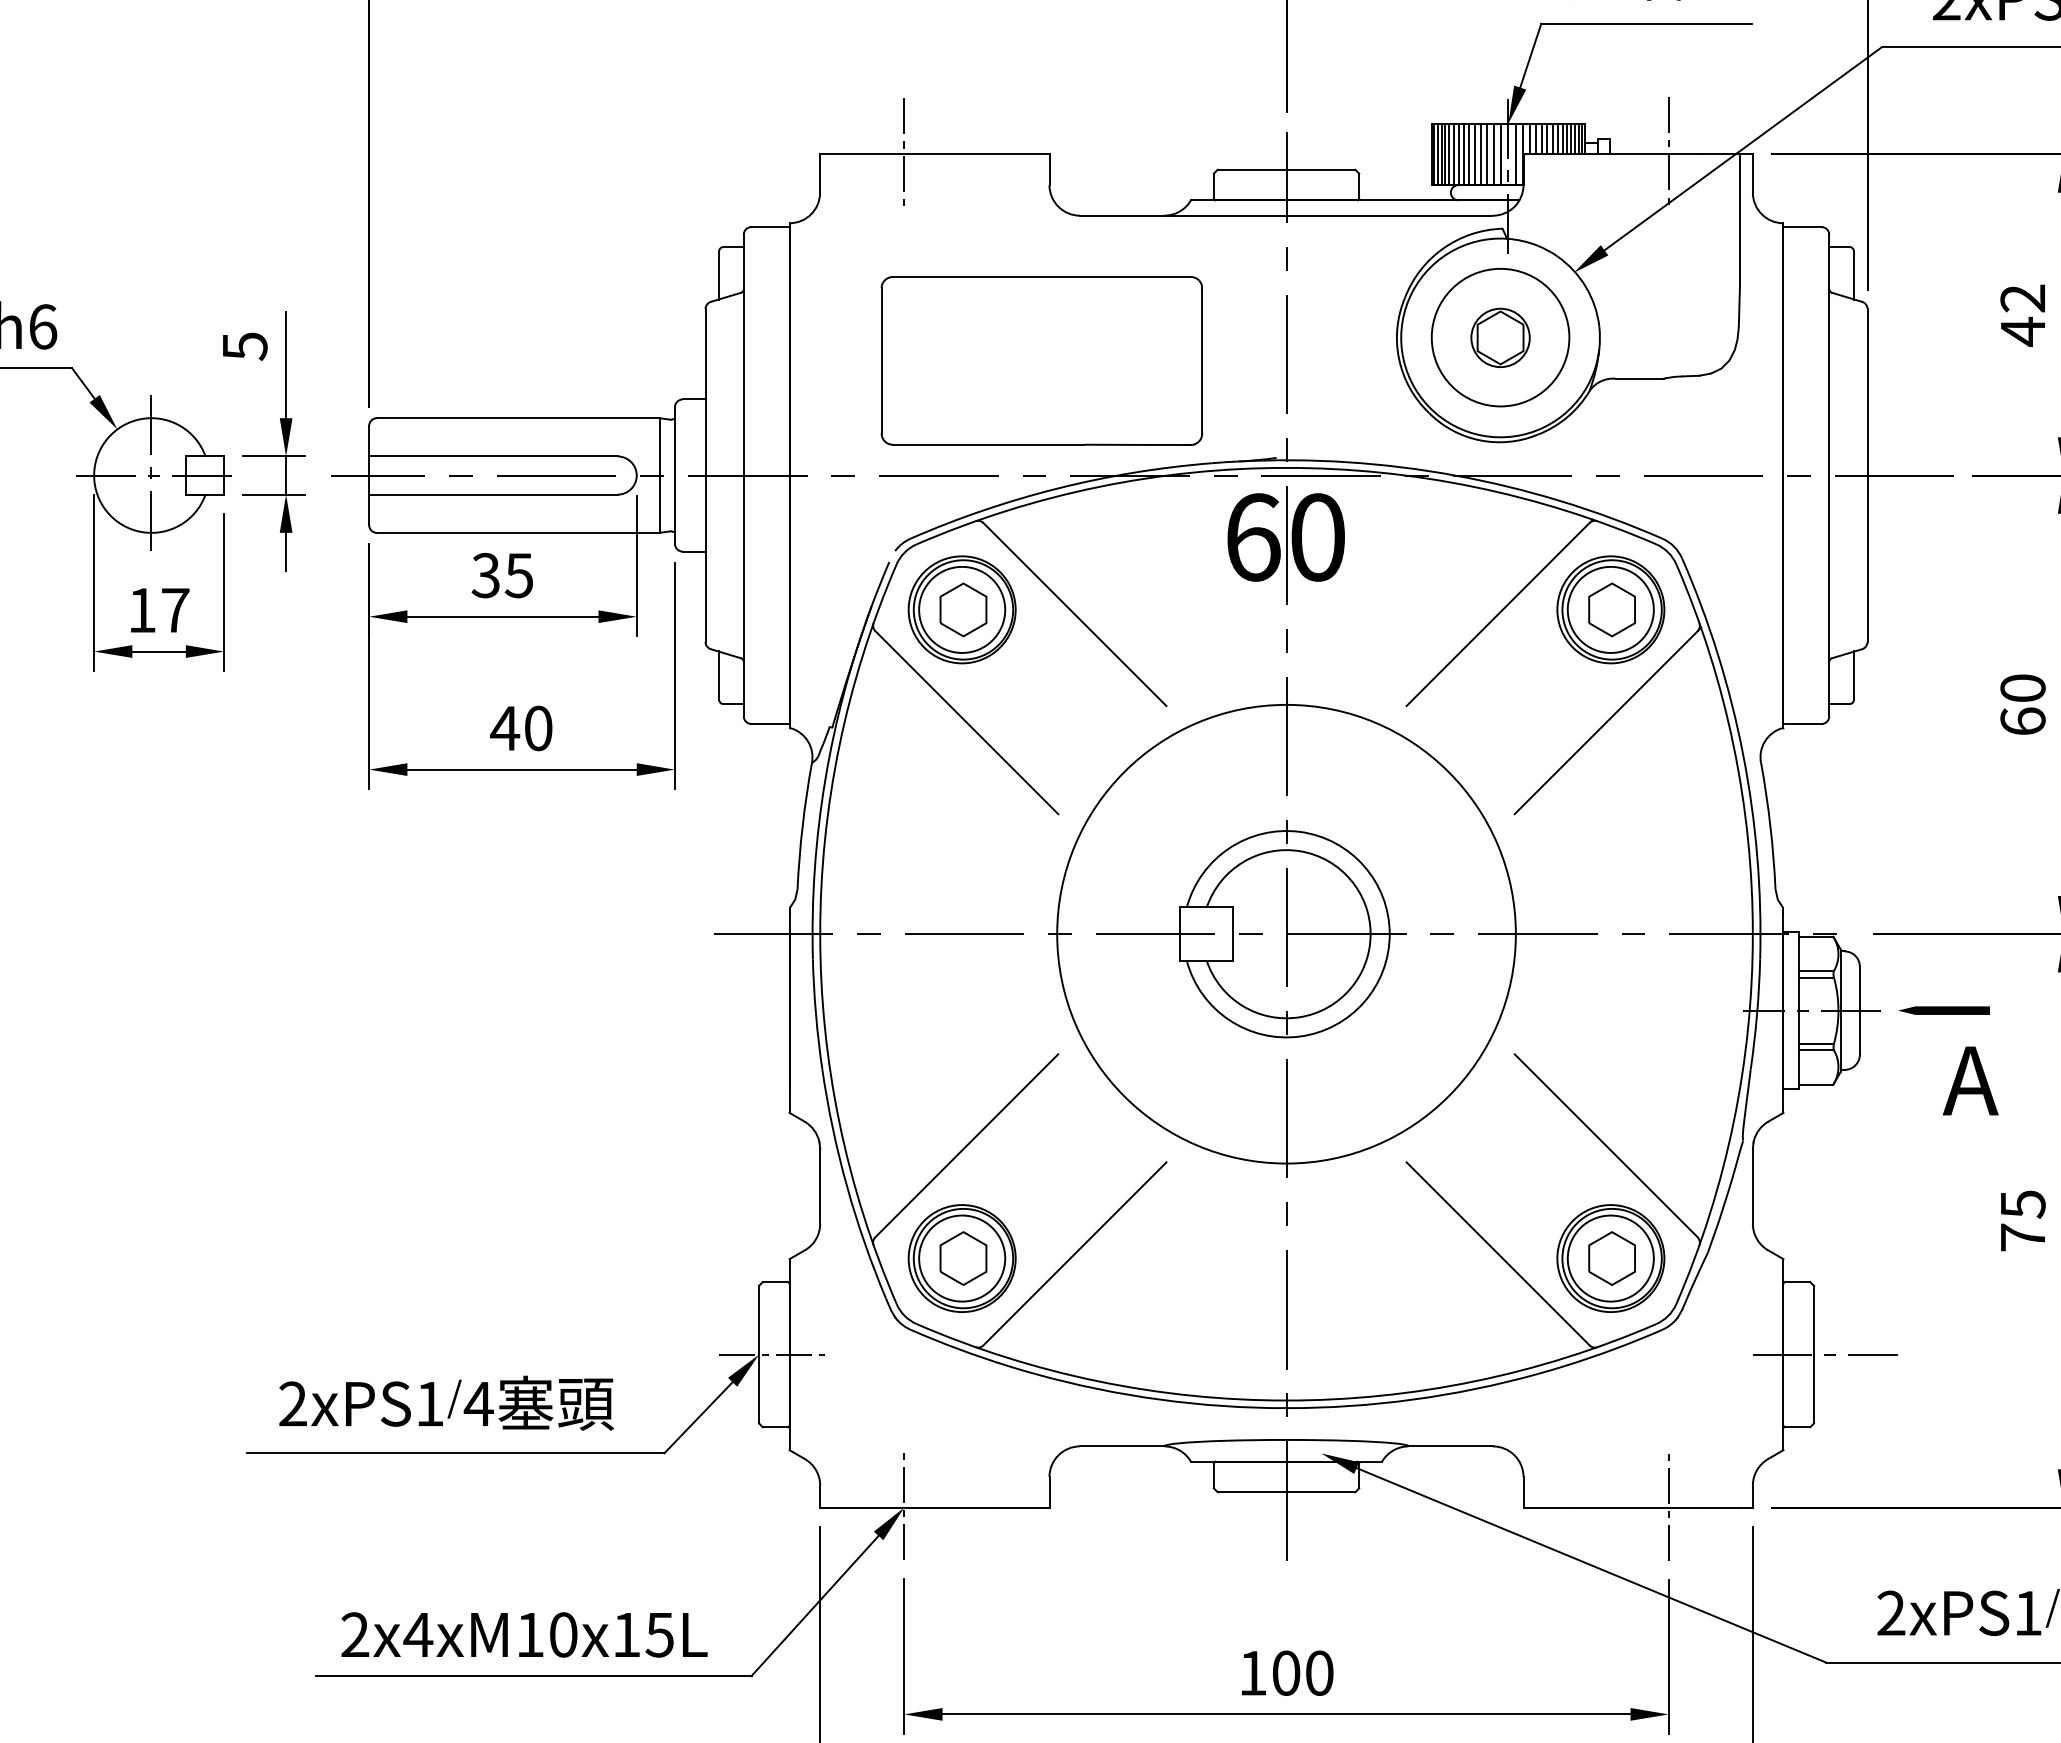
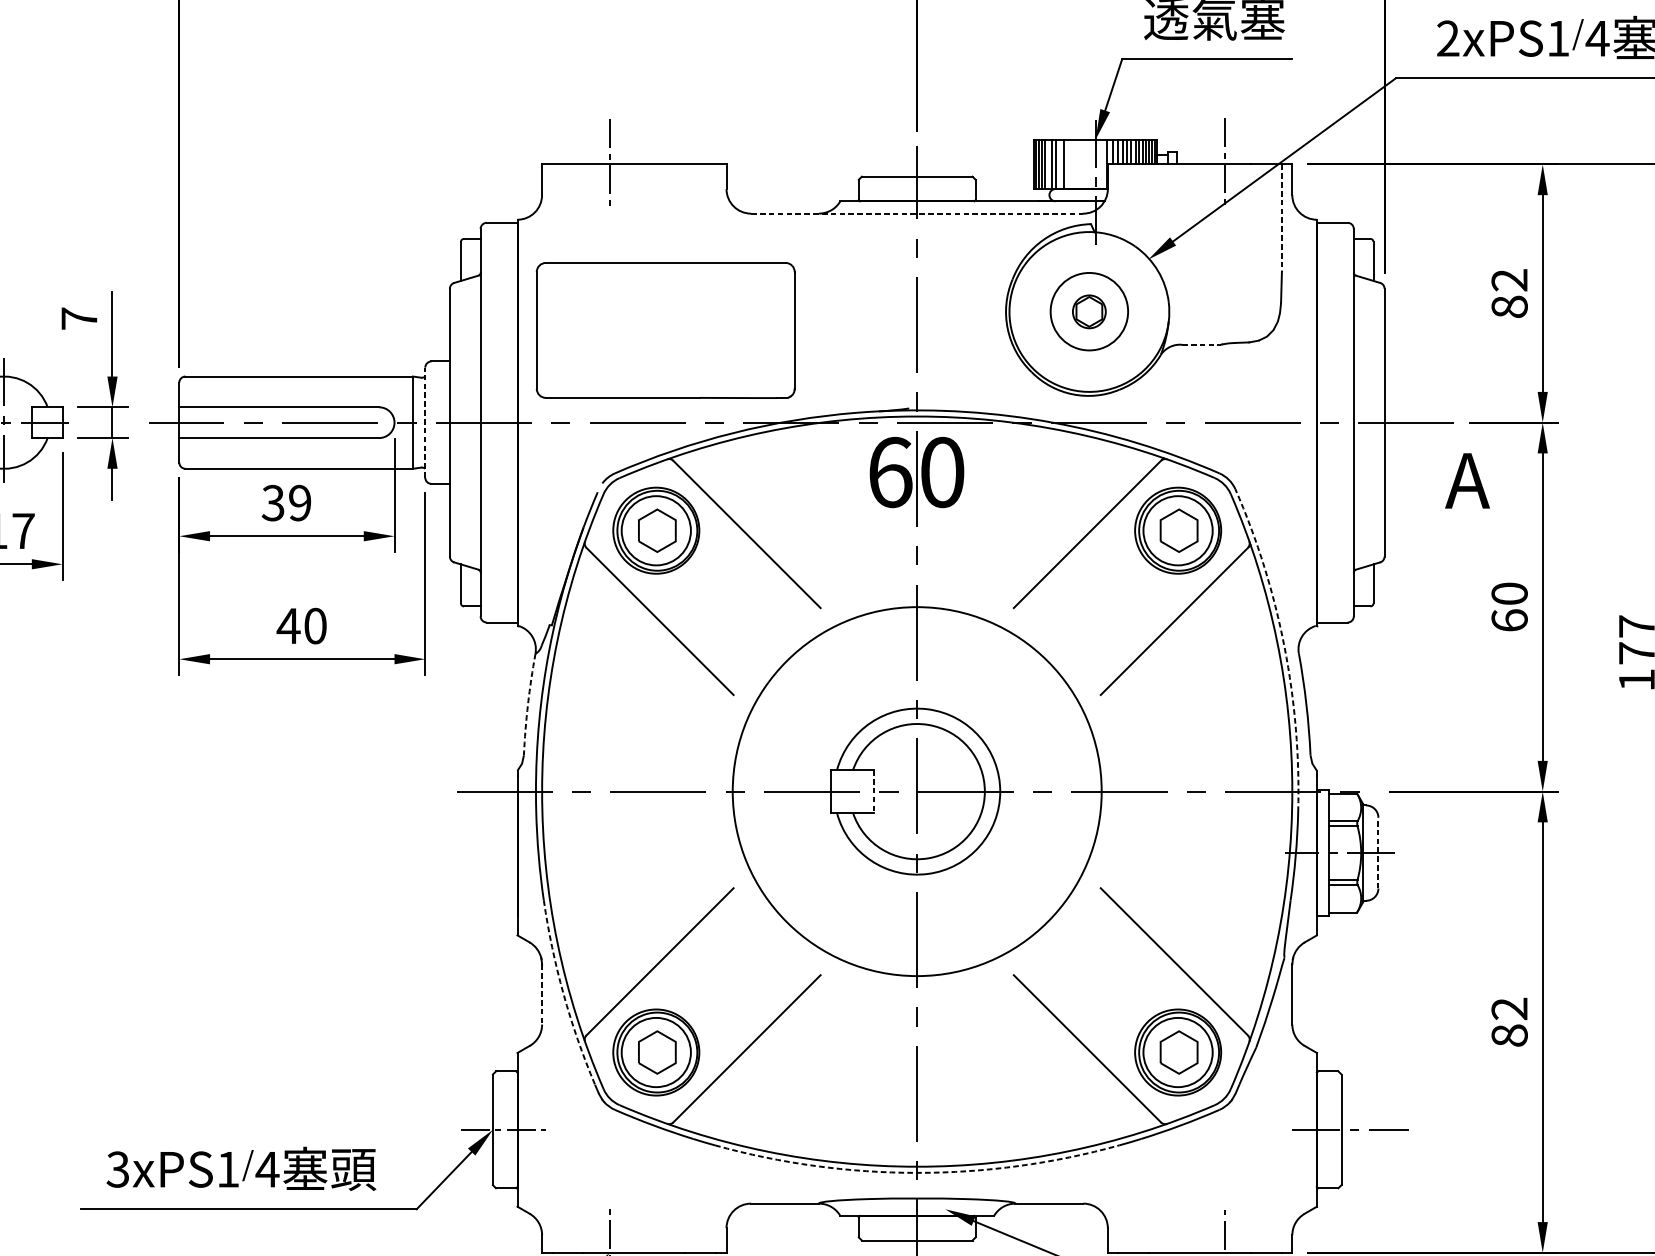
line: (1449, 154) -> (1048, 164), removed
line: (1463, 154) -> (1059, 164), removed
line: (1474, 154) -> (1068, 164), removed
line: (1480, 154) -> (1073, 164), removed
line: (1486, 154) -> (1078, 164), removed
line: (1493, 154) -> (1083, 164), removed
line: (1500, 154) -> (1089, 164), removed
line: (1515, 154) -> (1101, 164), removed
line: (1286, 215) -> (917, 213), solid -> dashed
line: (1739, 221) -> (1281, 218), solid -> dashed
text: (2022, 331) -> (1509, 306), 42 -> 82
part: (1500, 337) -> (1089, 311), size x0.7
text: (245, 346) -> (79, 318), 5 -> 7
part: (1041, 360) -> (665, 330), moved
line: (1639, 378) -> (1201, 344), solid -> dashed
line: (674, 475) -> (424, 422), solid -> dashed
text: (518, 575) -> (299, 503), 35 -> 39
arc: (1743, 754) -> (1284, 647), solid -> dashed
arc: (802, 825) -> (527, 704), solid -> dashed
line: (1233, 934) -> (874, 791), solid -> dashed
line: (1859, 1010) -> (1378, 852), solid -> dashed
line: (1943, 1010) -> (1445, 852), removed
text: (1970, 1080) -> (1467, 480), moved
line: (820, 1186) -> (542, 994), solid -> dashed
arc: (846, 1186) -> (563, 994), solid -> dashed
text: (2022, 1220) -> (1509, 1021), 75 -> 82
text: (292, 1403) -> (117, 1169), 2xPS1 -> 3xPS1
arc: (1286, 1408) -> (917, 1173), solid -> dashed

